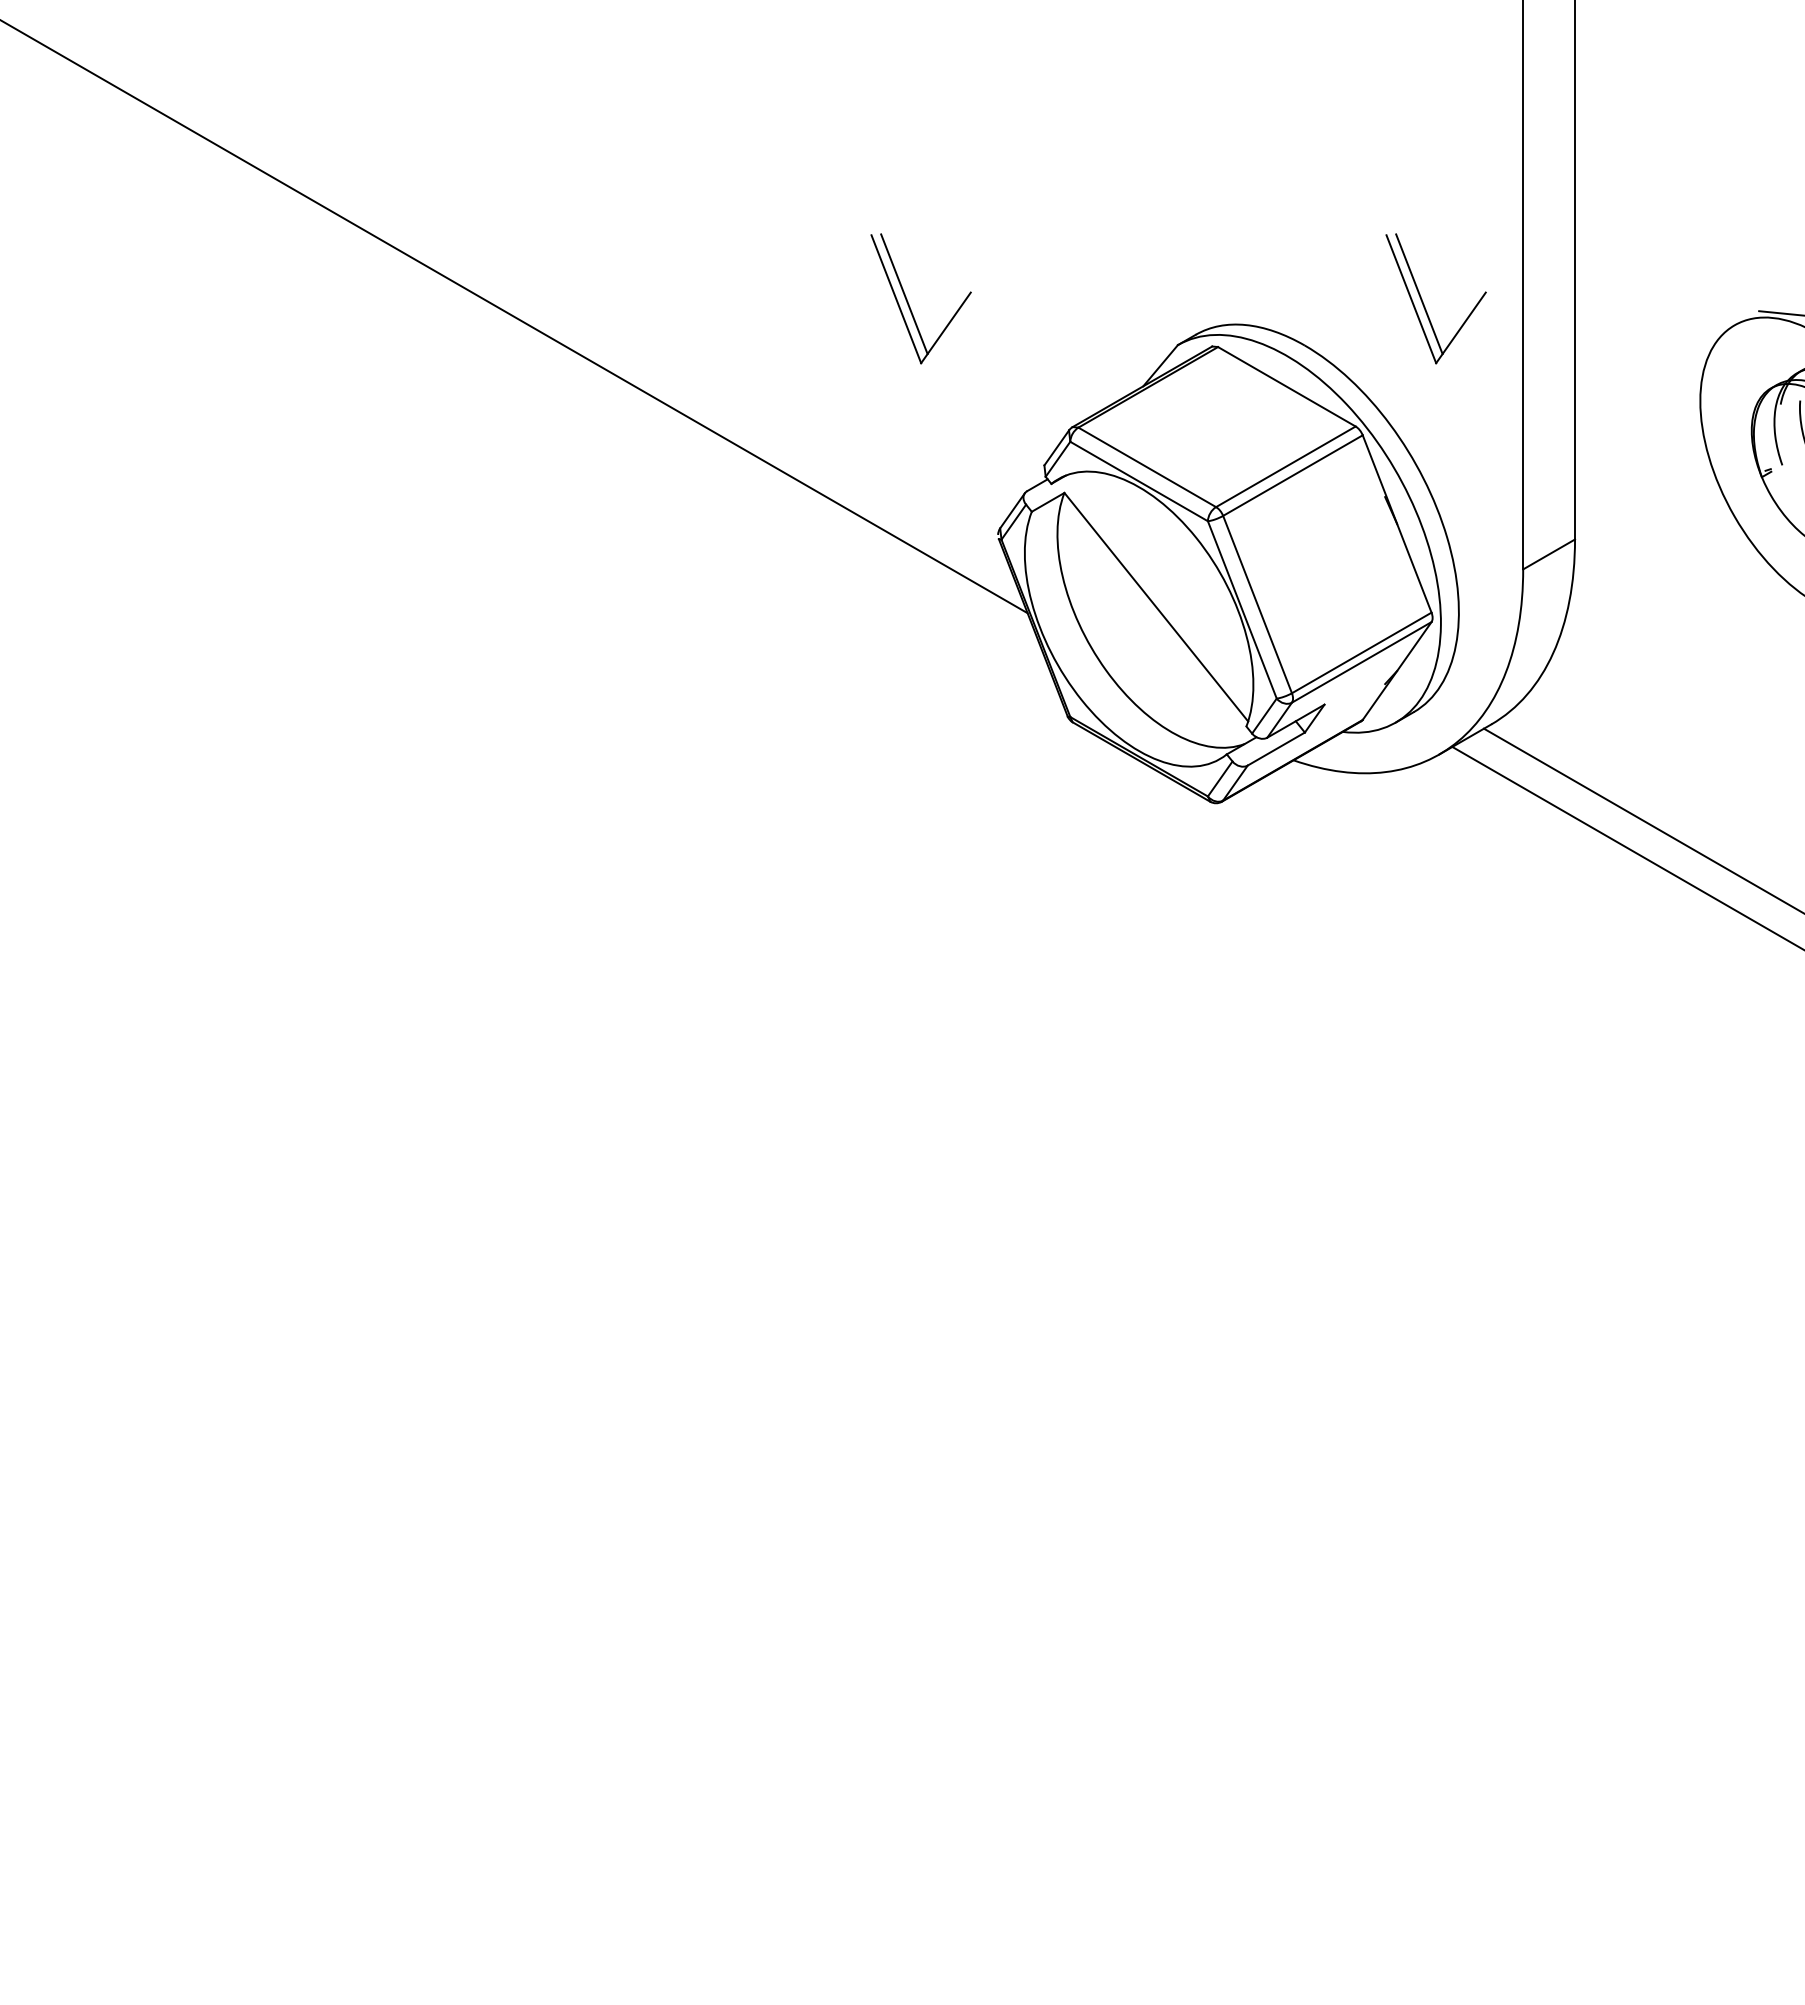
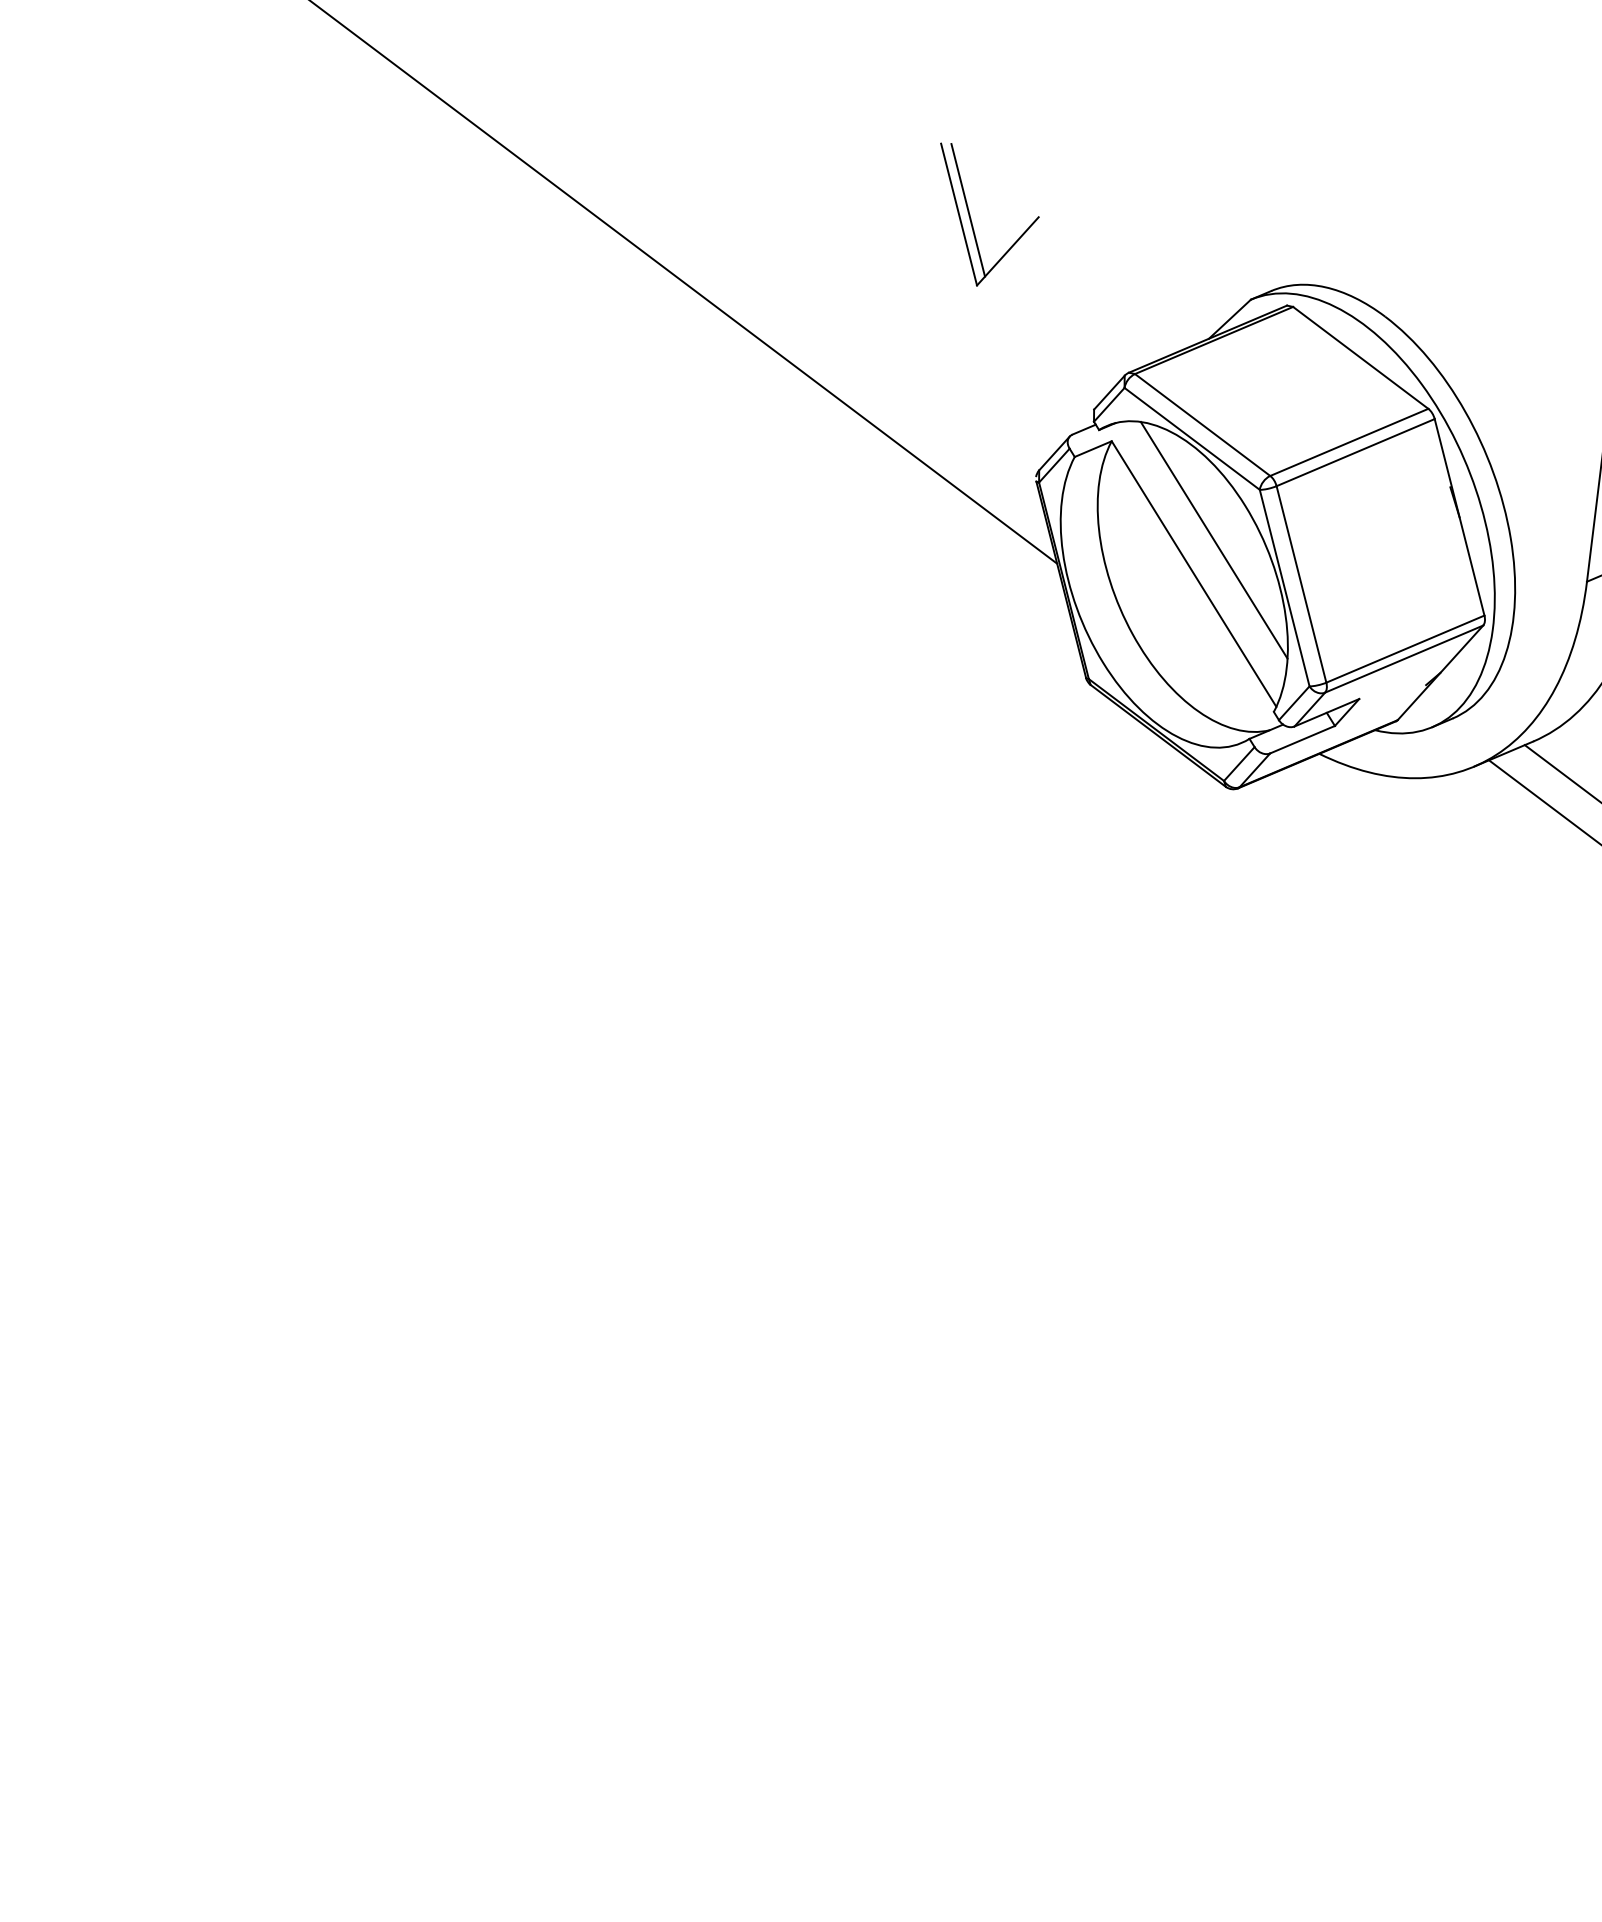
part: (1423, 301) -> (1516, 285), removed
line: (1171, 573) -> (1214, 540), added

